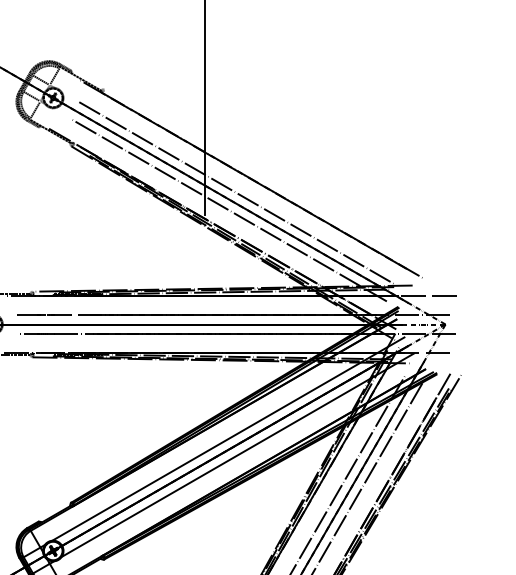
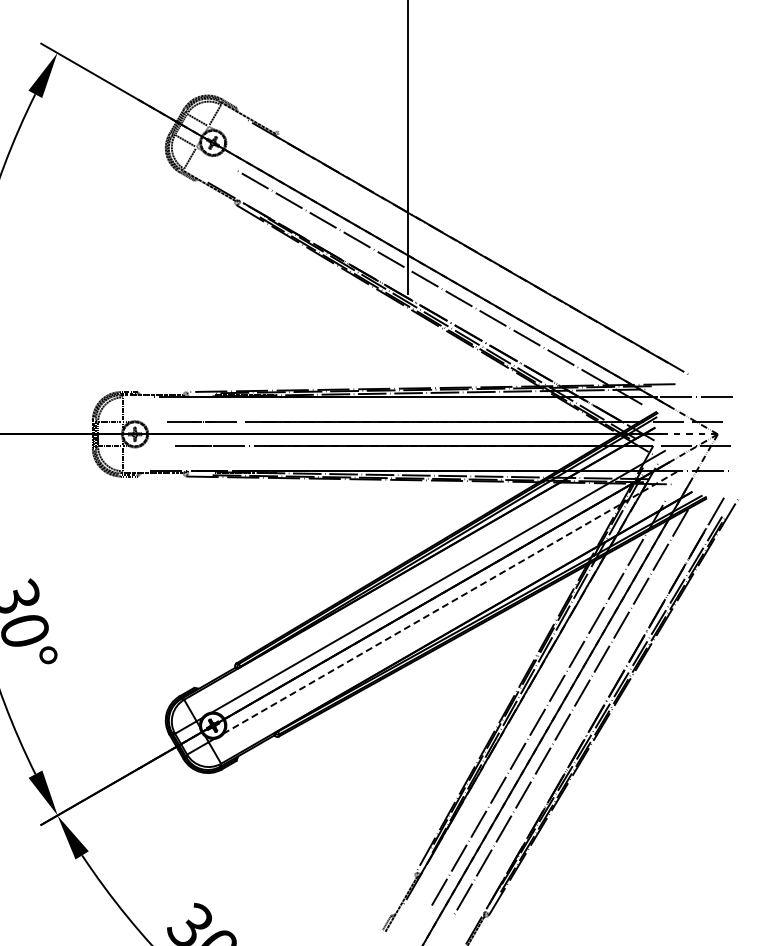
line: (237, 193) -> (450, 265), removed
line: (237, 455) -> (450, 602), solid -> dashed

